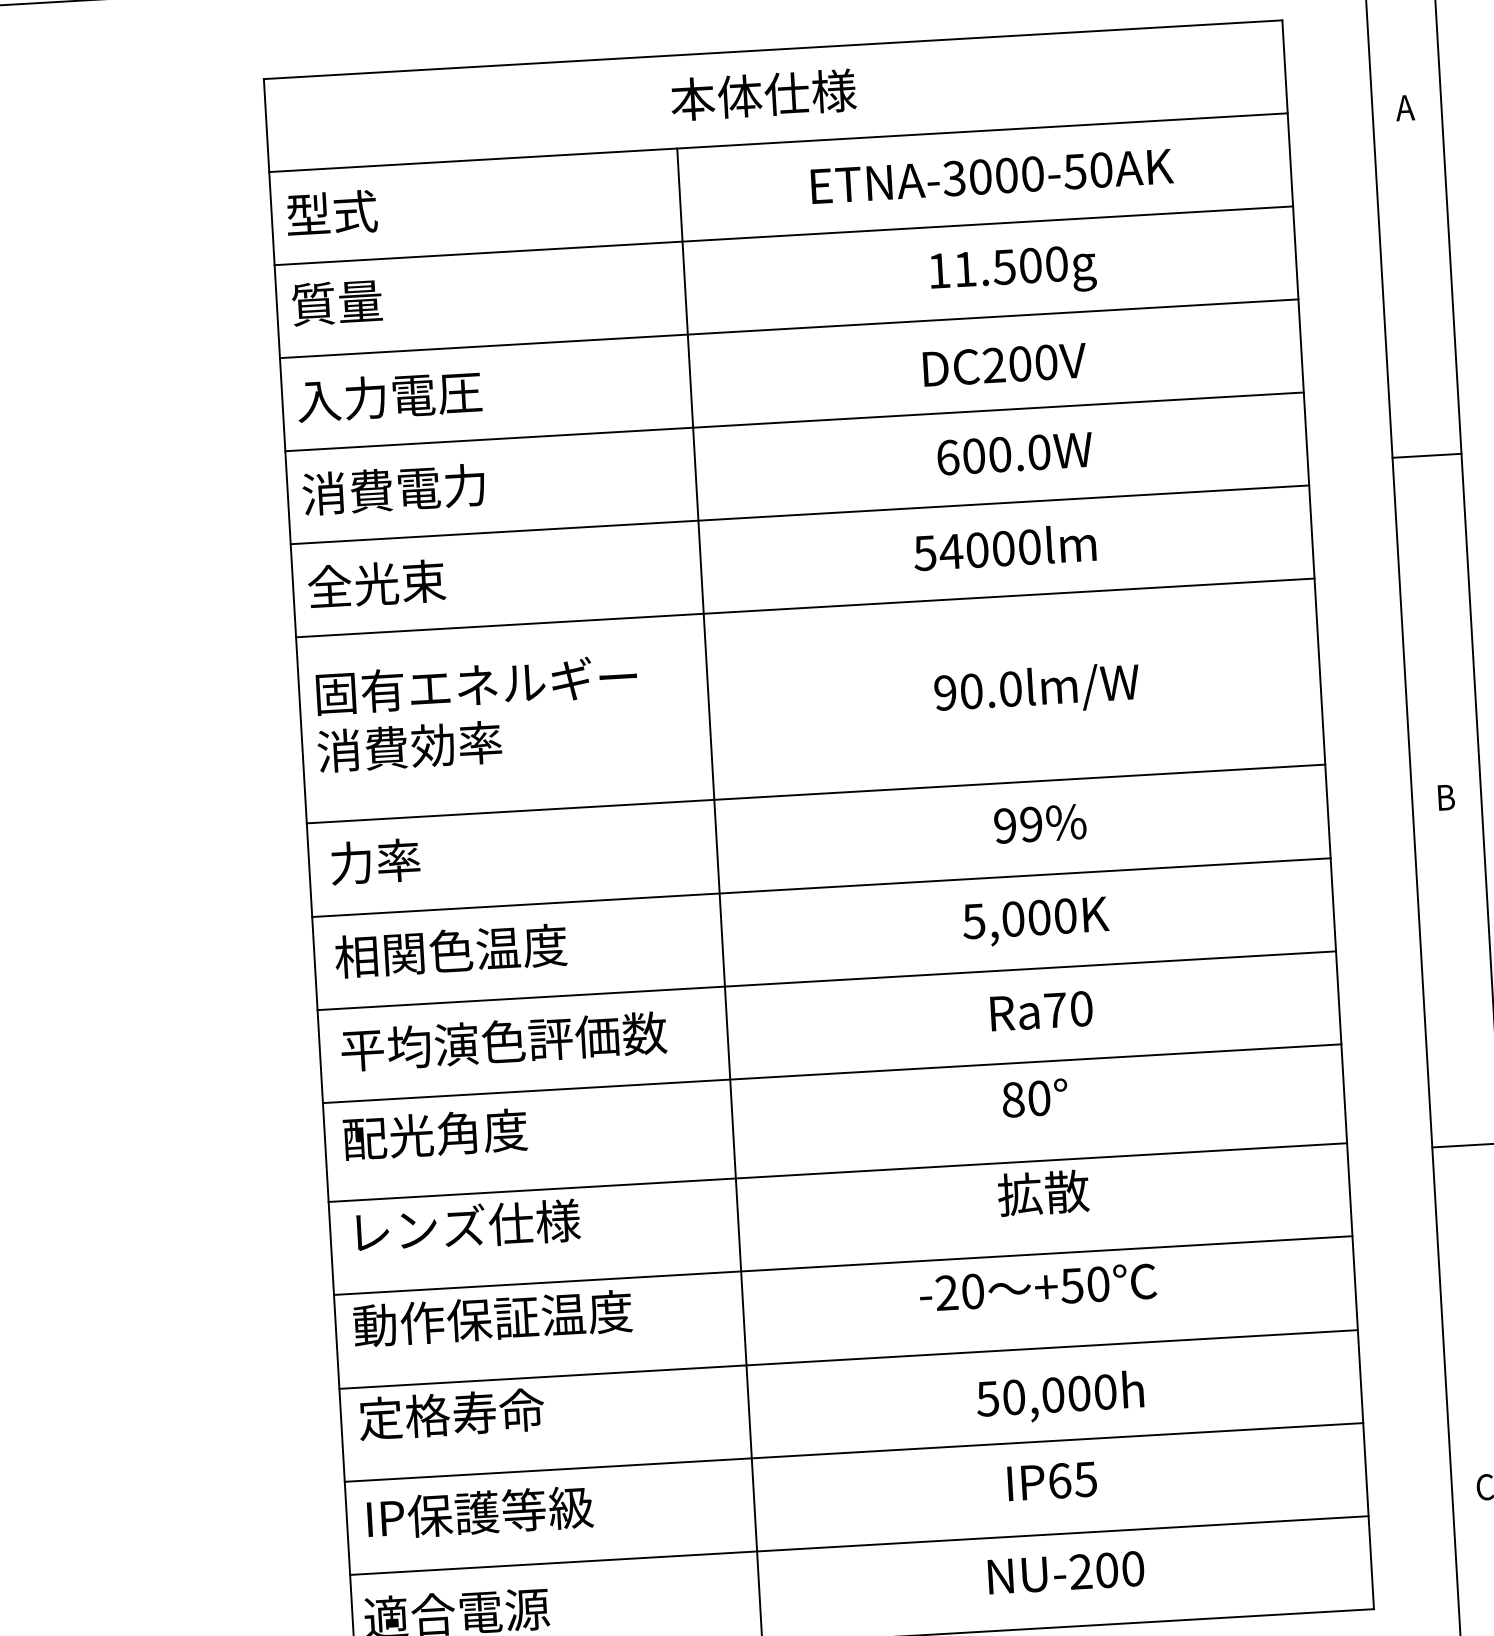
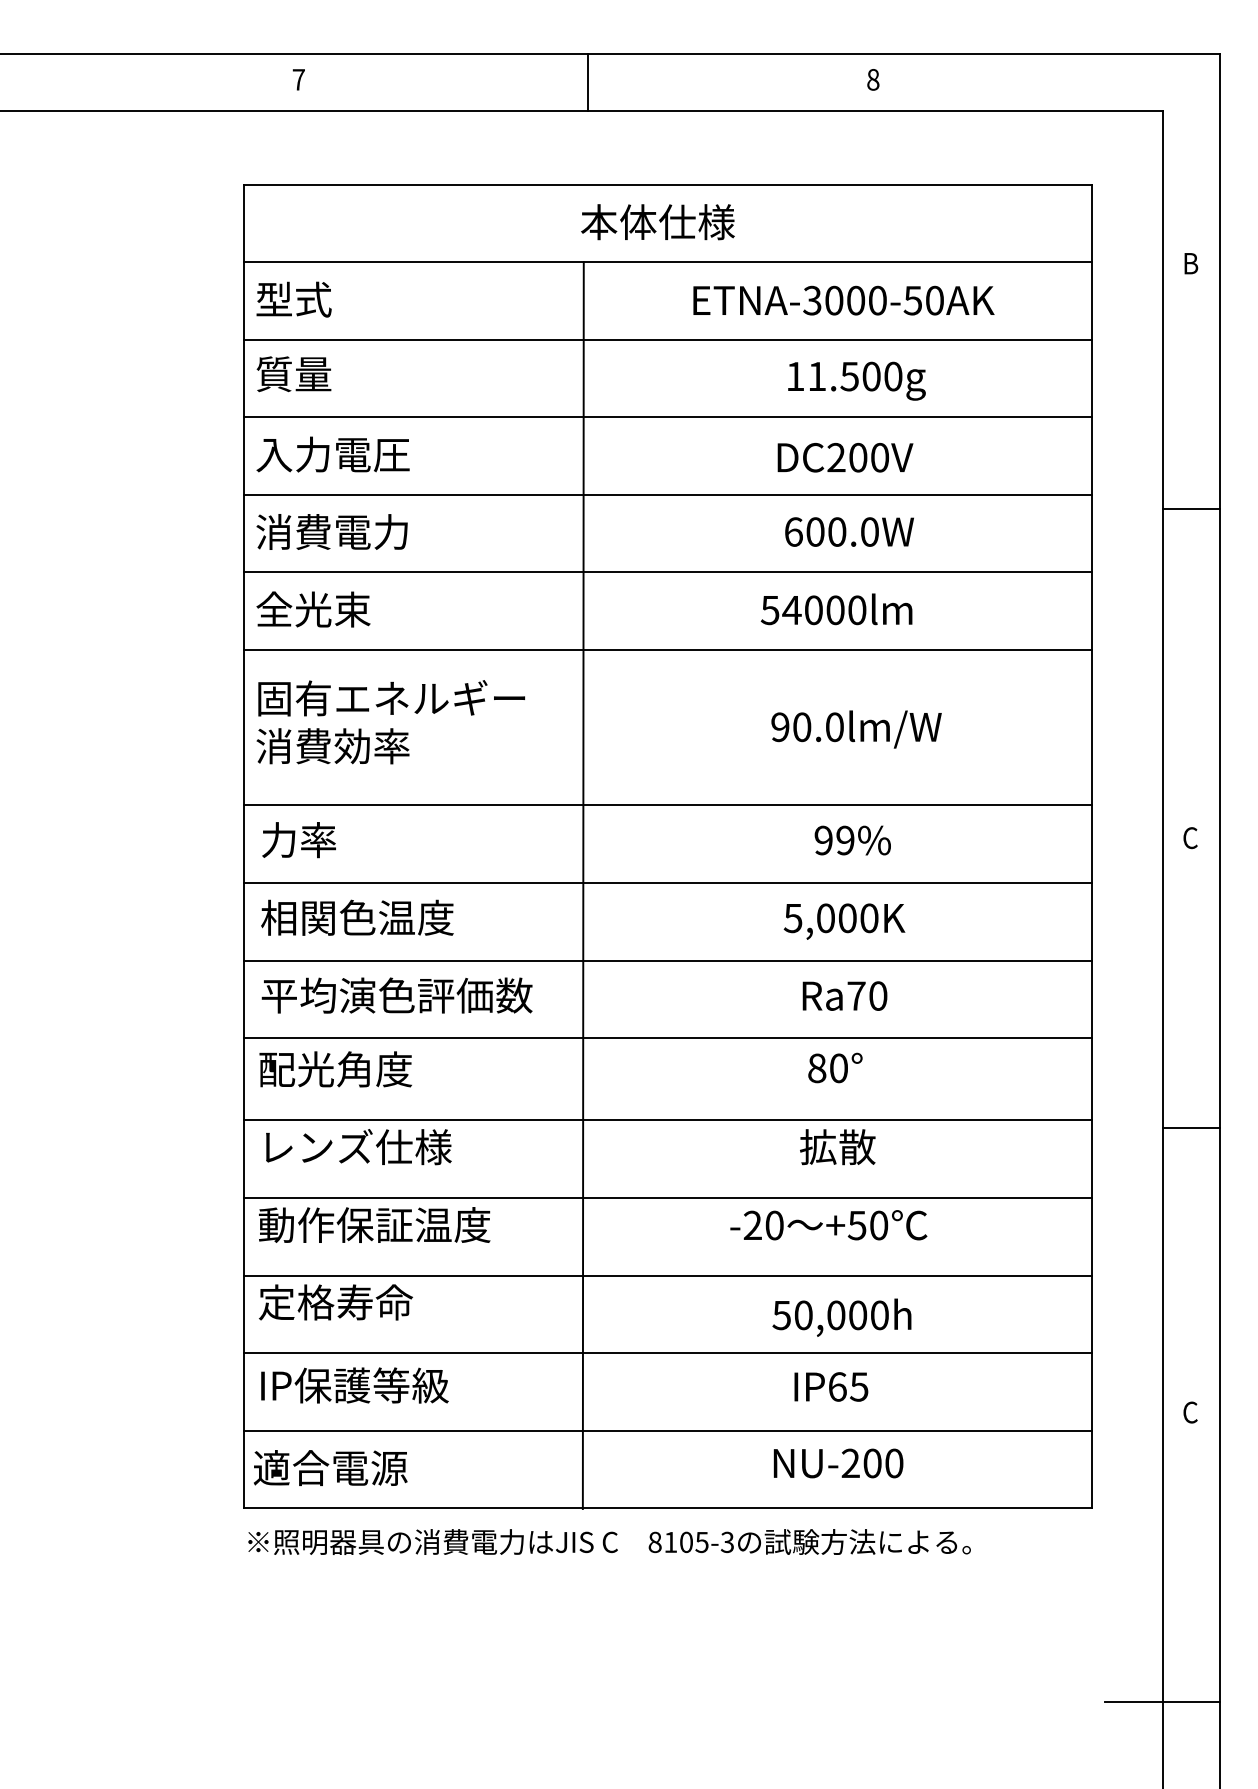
text: (1405, 107) -> (1190, 263), A -> B
line: (1426, 455) -> (1191, 509), moved
text: (1445, 798) -> (1190, 838), B -> C

